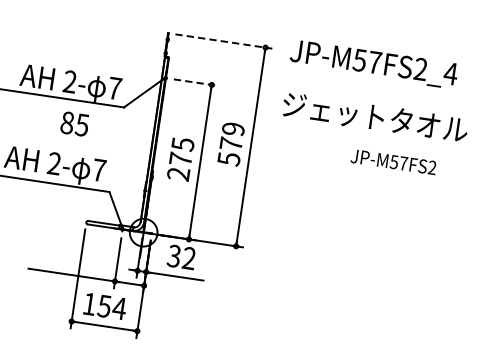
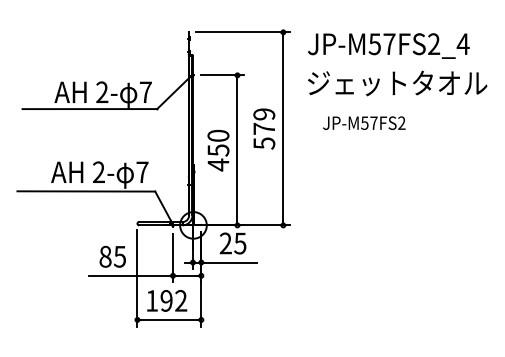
line: (224, 41) -> (243, 32), dashed -> solid
text: (373, 63) -> (388, 45), moved
line: (196, 82) -> (222, 75), dashed -> solid
text: (74, 123) -> (112, 256), moved
text: (180, 159) -> (218, 150), 275 -> 450
text: (394, 161) -> (364, 122), moved
text: (181, 257) -> (232, 243), 32 -> 25
text: (111, 306) -> (173, 300), 154 -> 192

